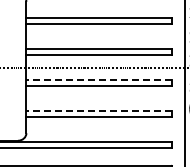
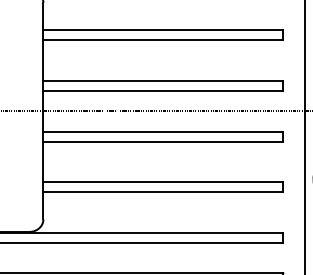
line: (99, 79) -> (163, 130), dashed -> solid
line: (99, 110) -> (163, 182), dashed -> solid

